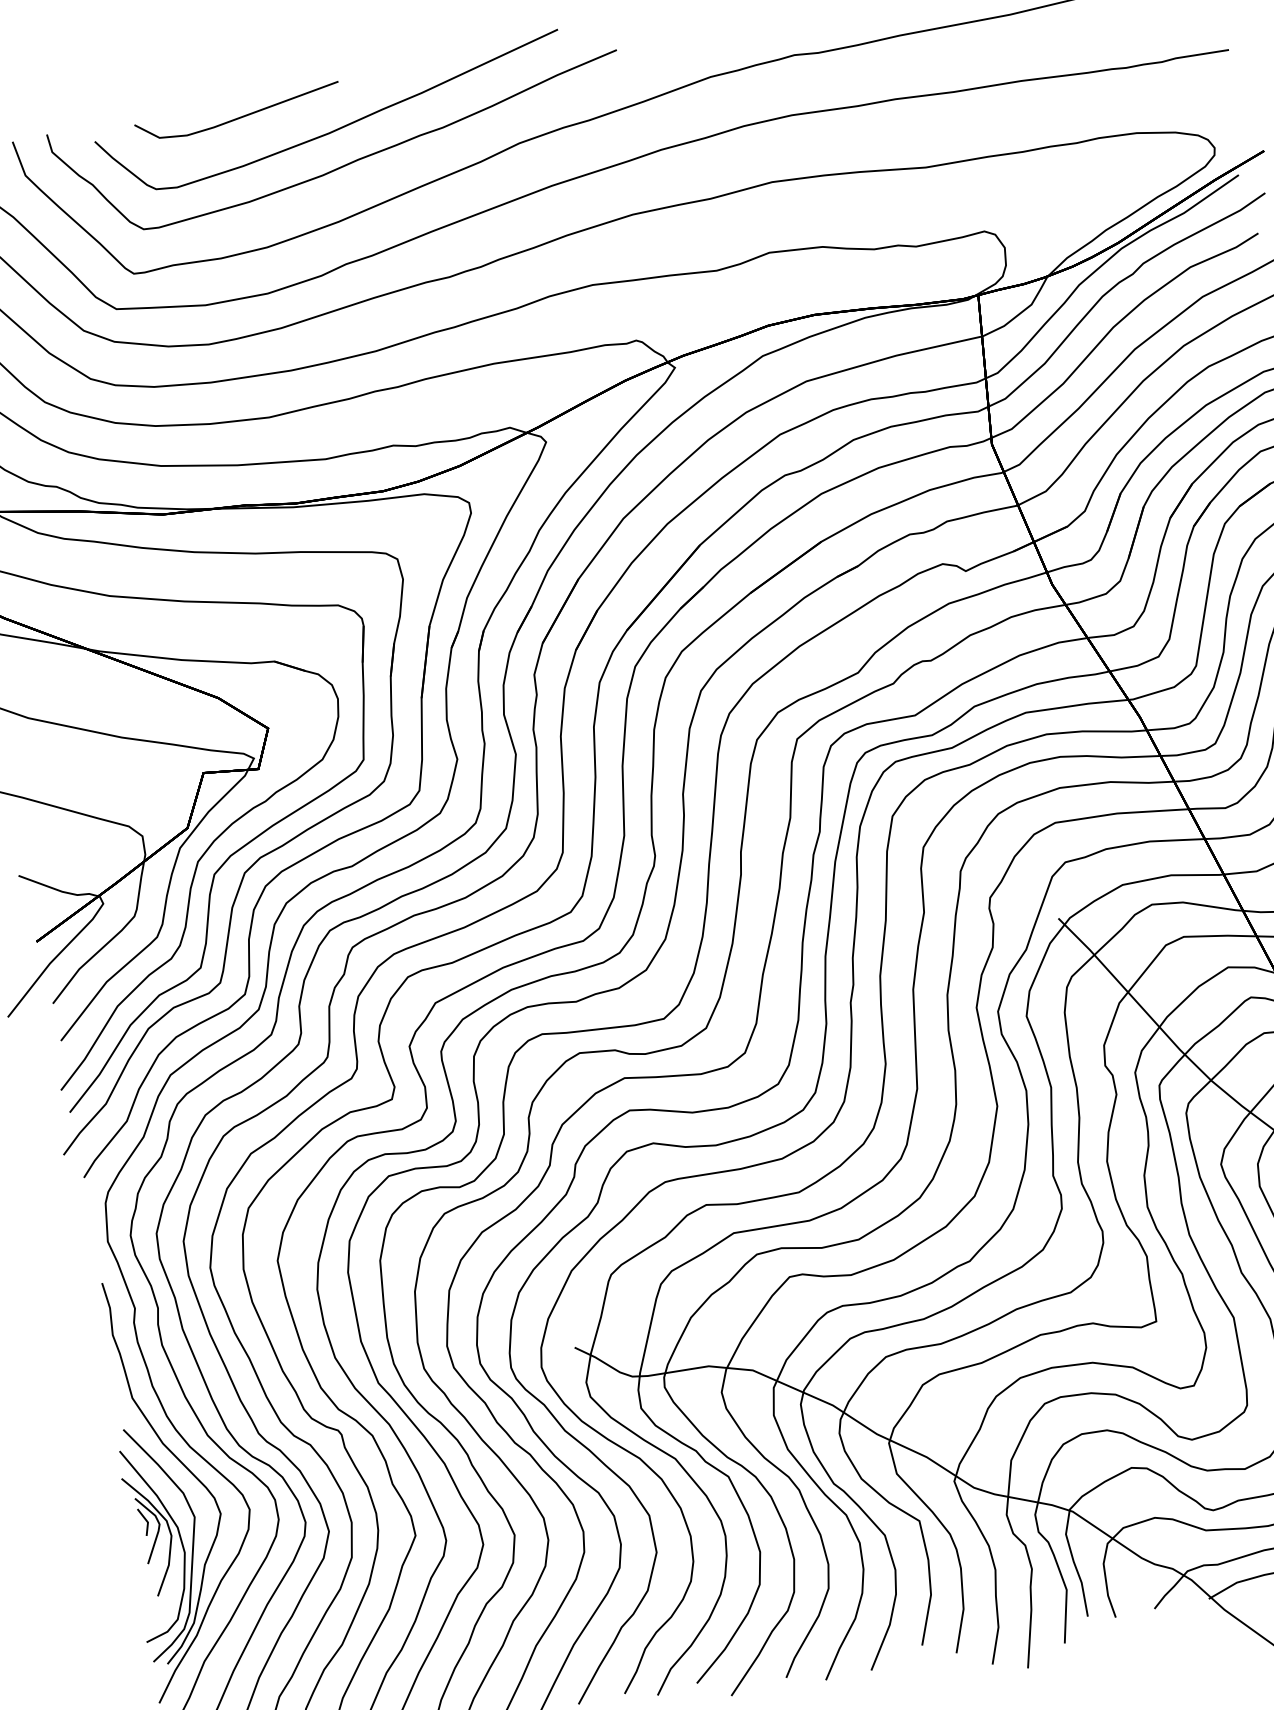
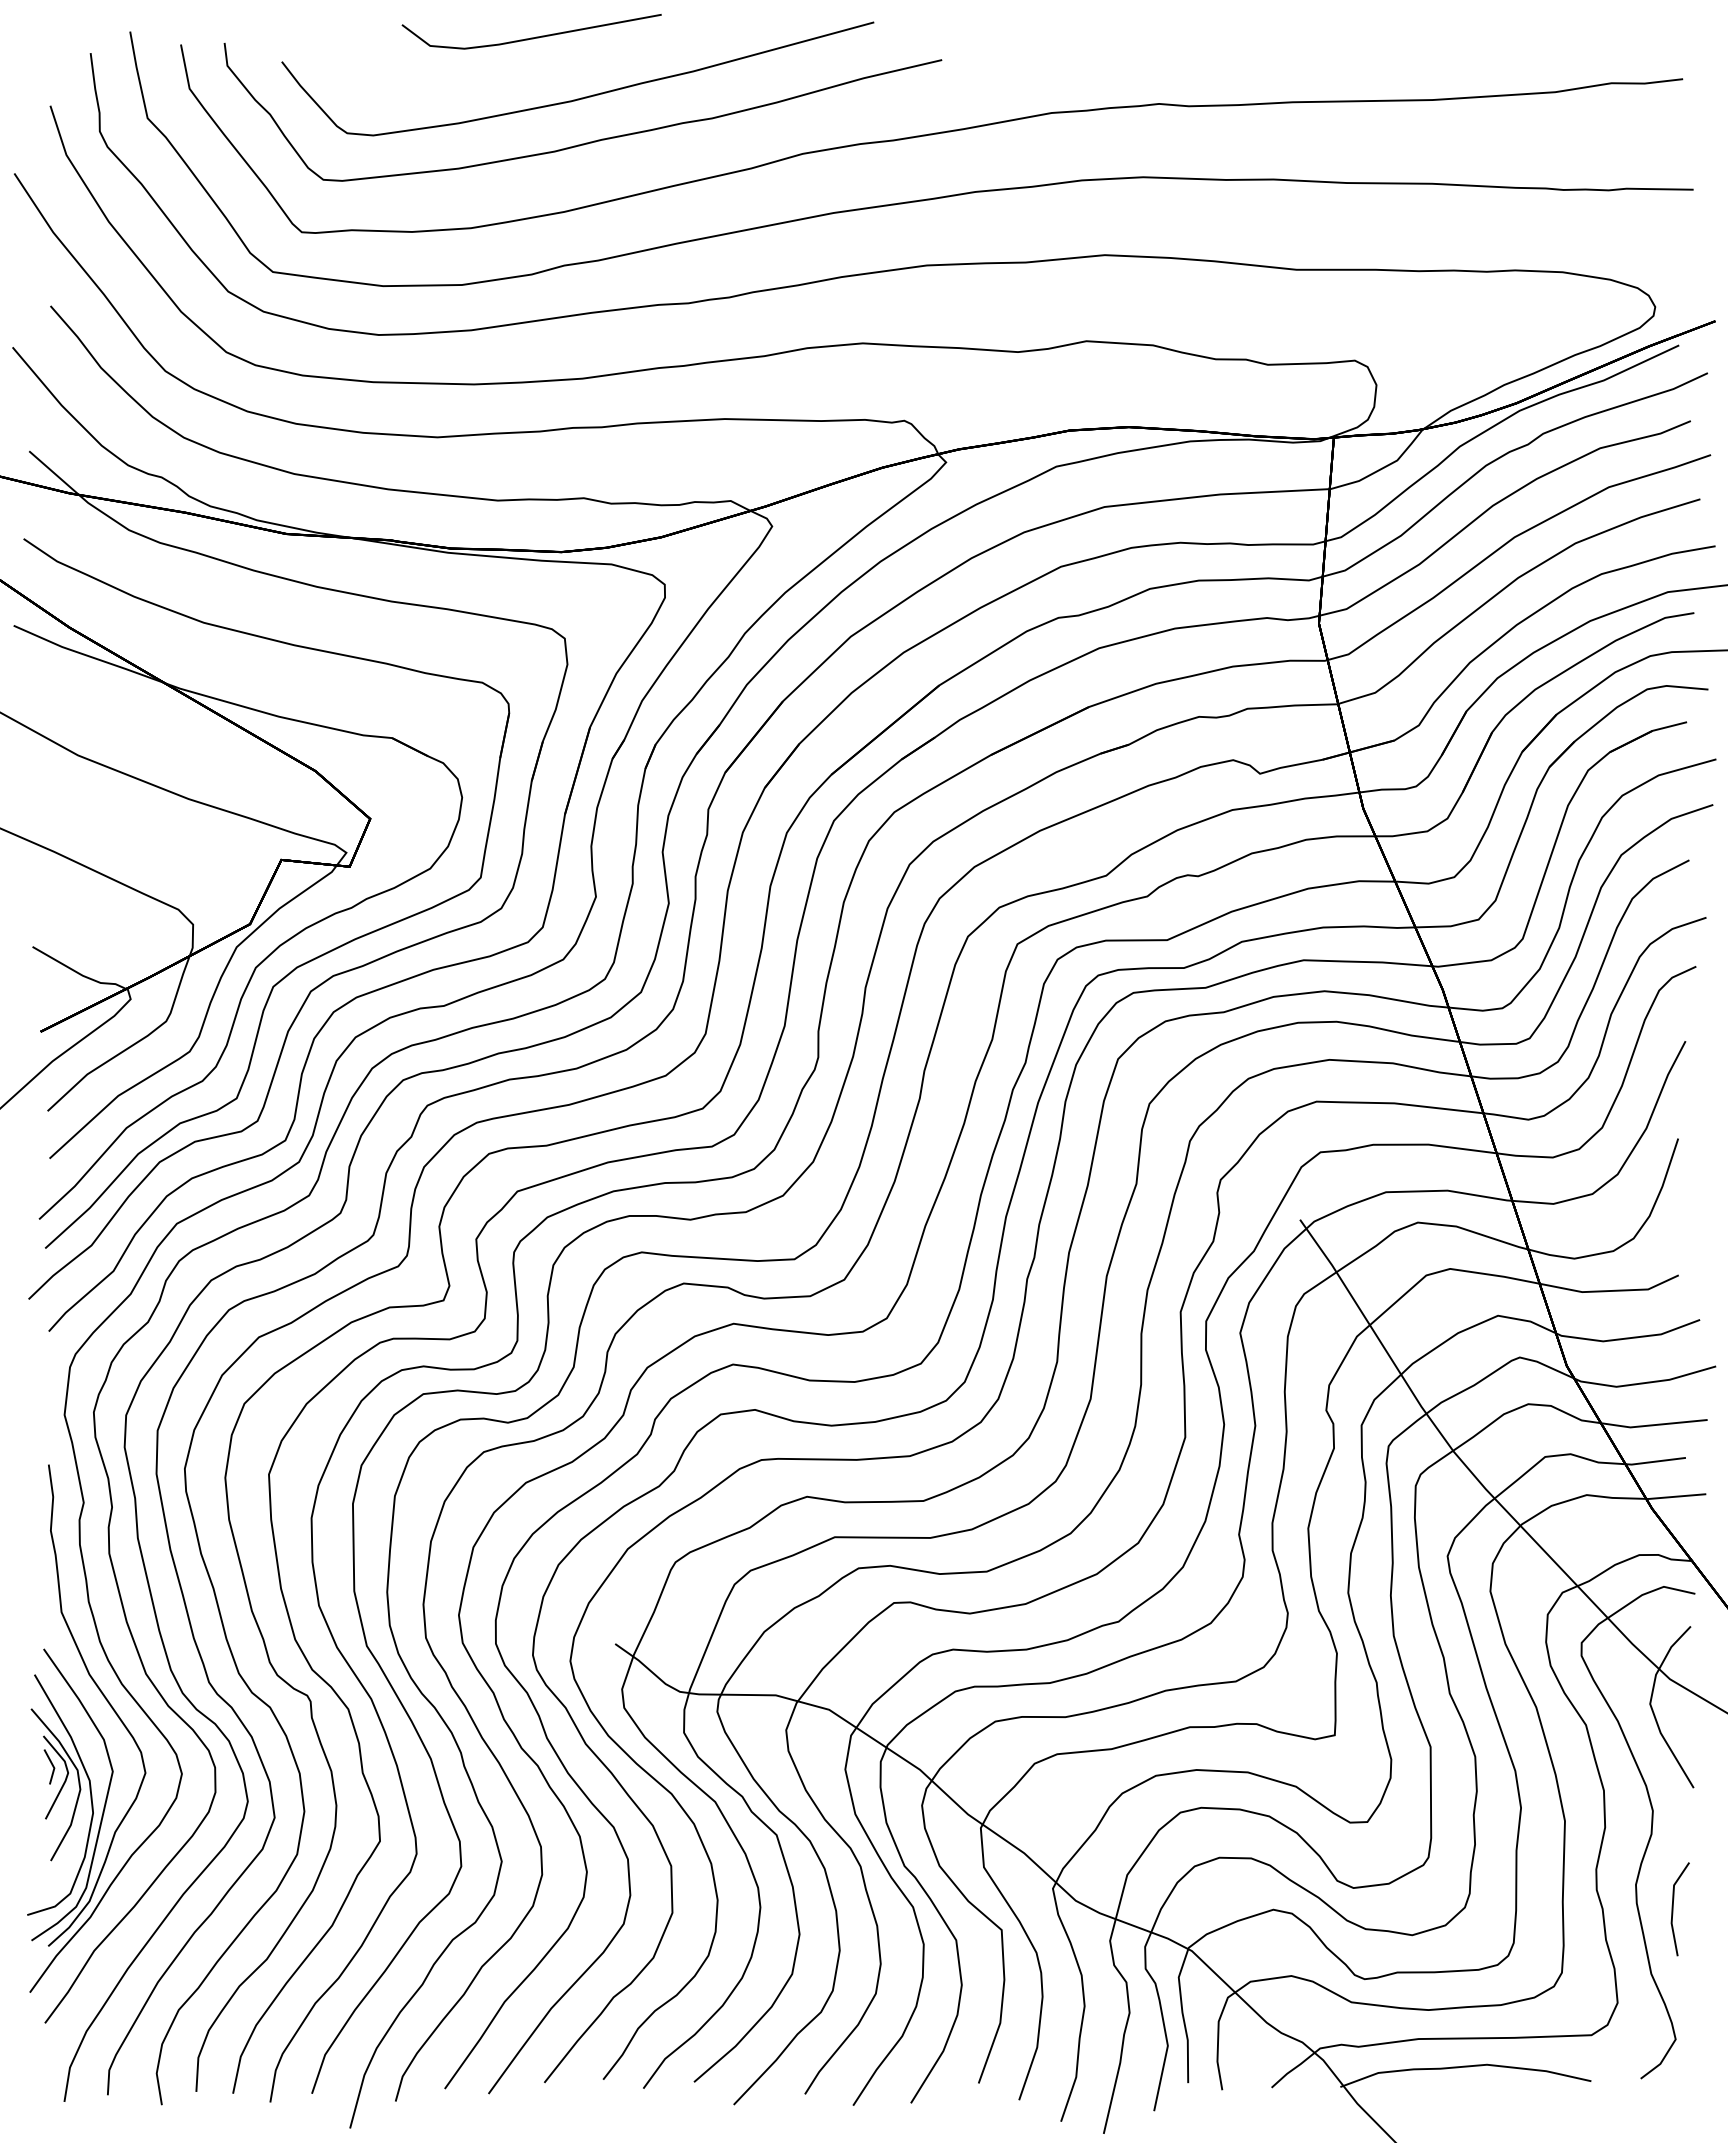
line: (238, 117) -> (531, 37), moved

